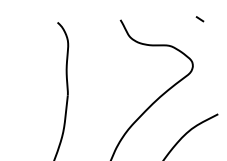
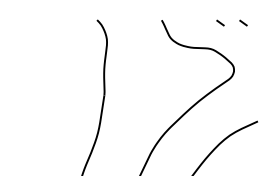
line: (177, 19) -> (220, 22), added

